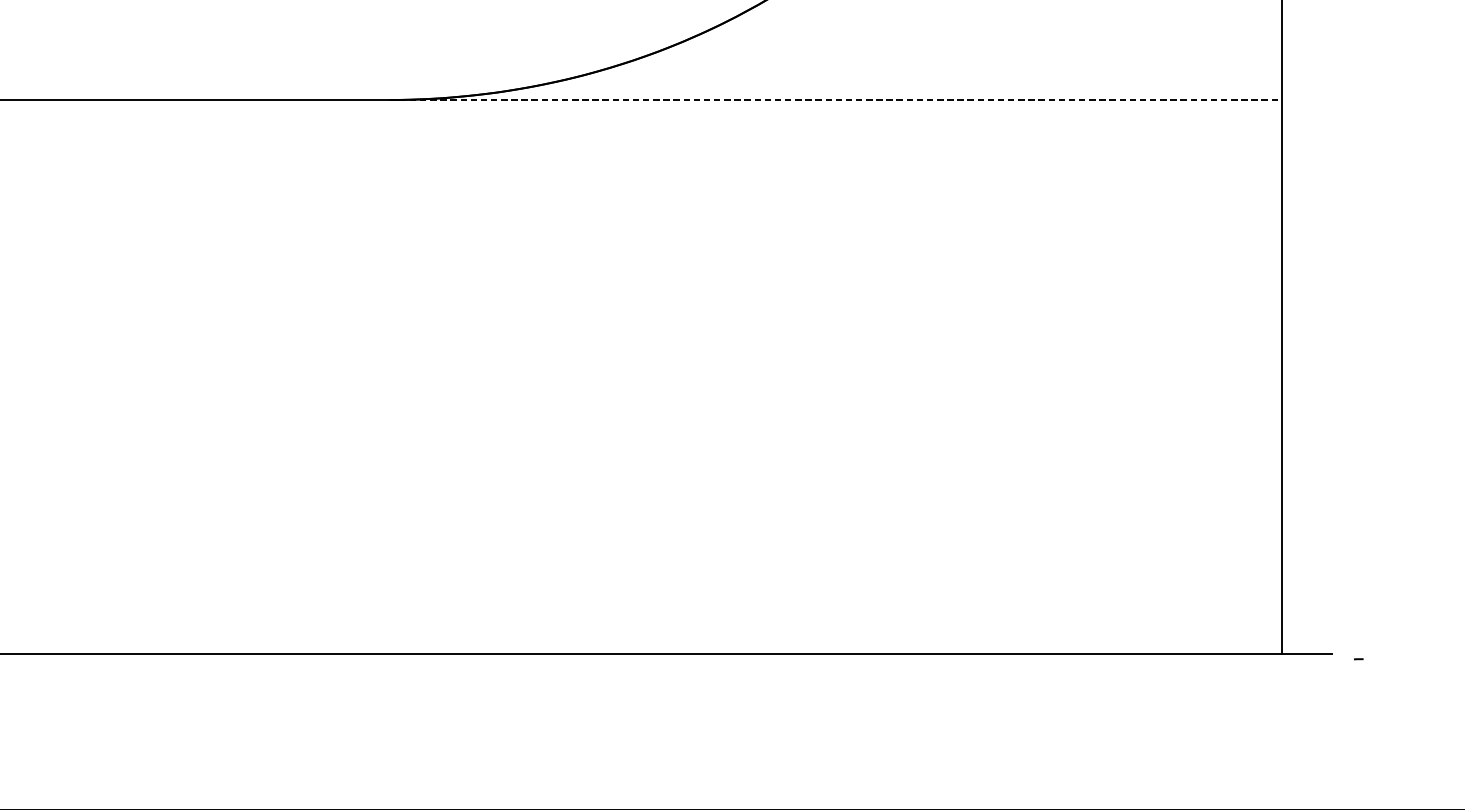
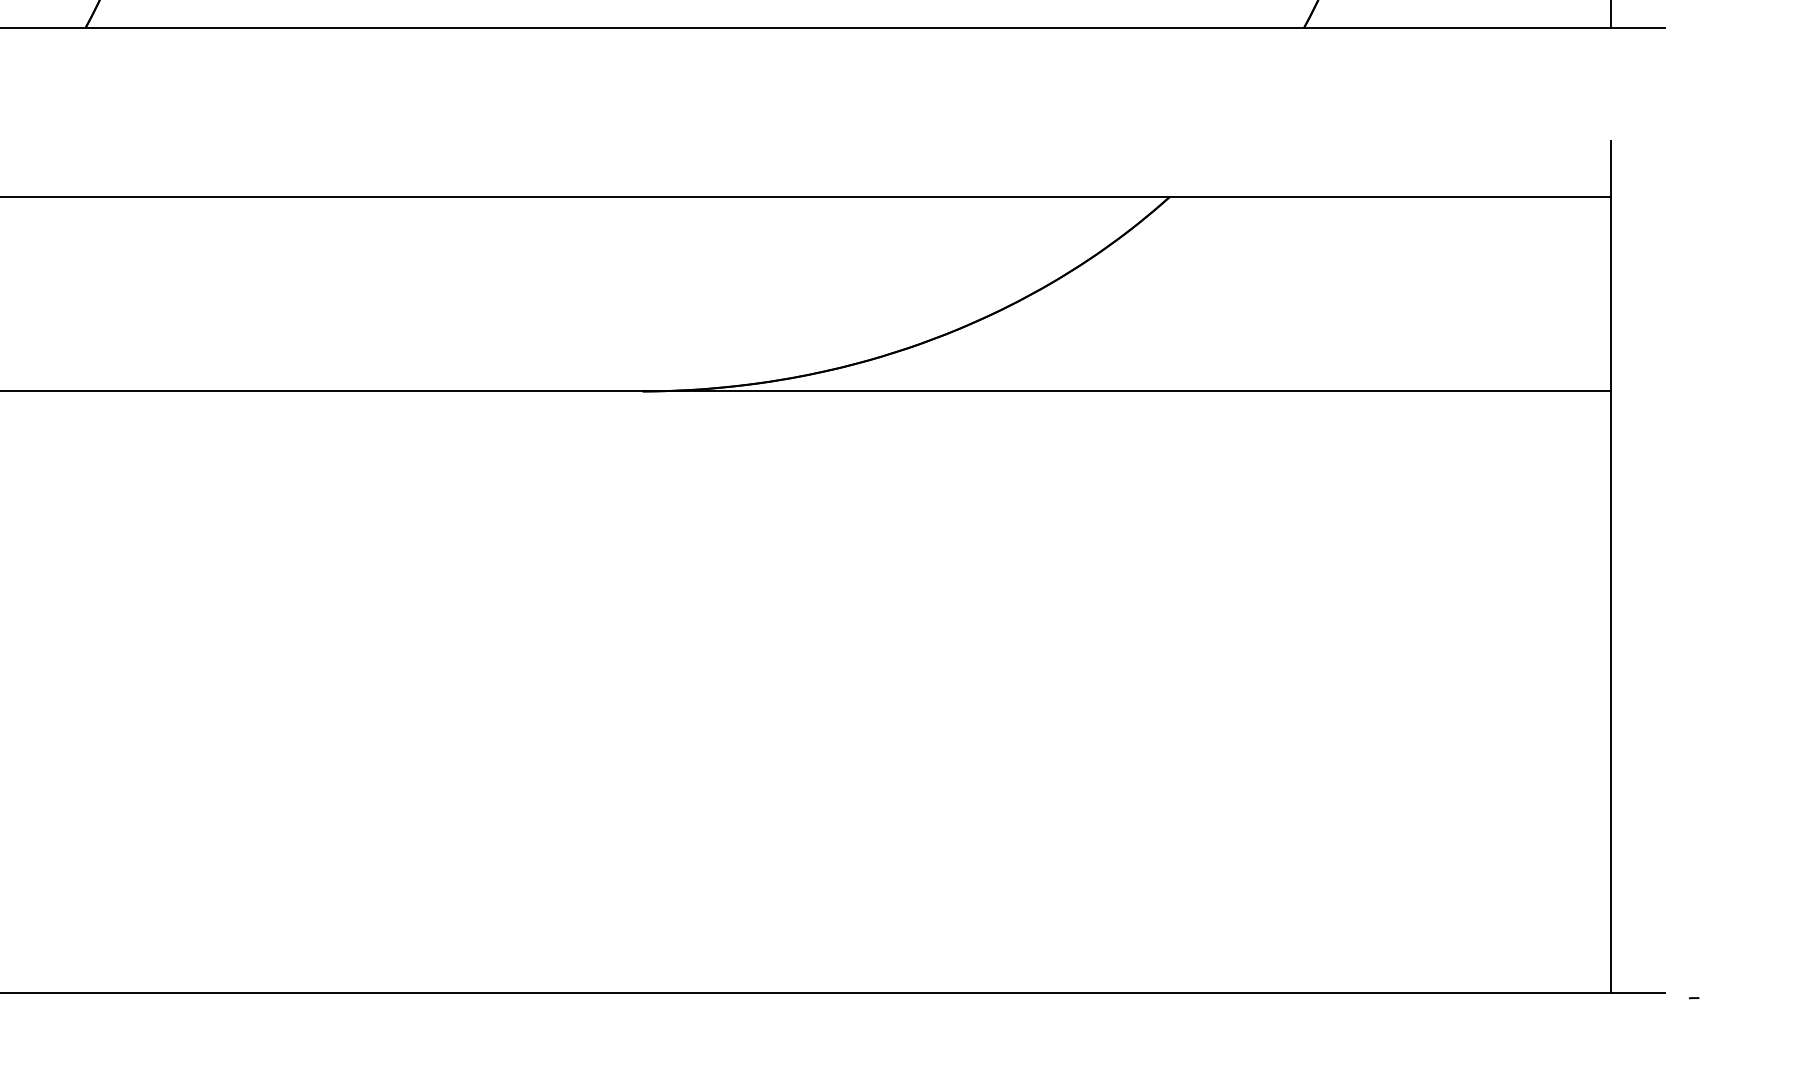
line: (836, 100) -> (1127, 391), dashed -> solid

